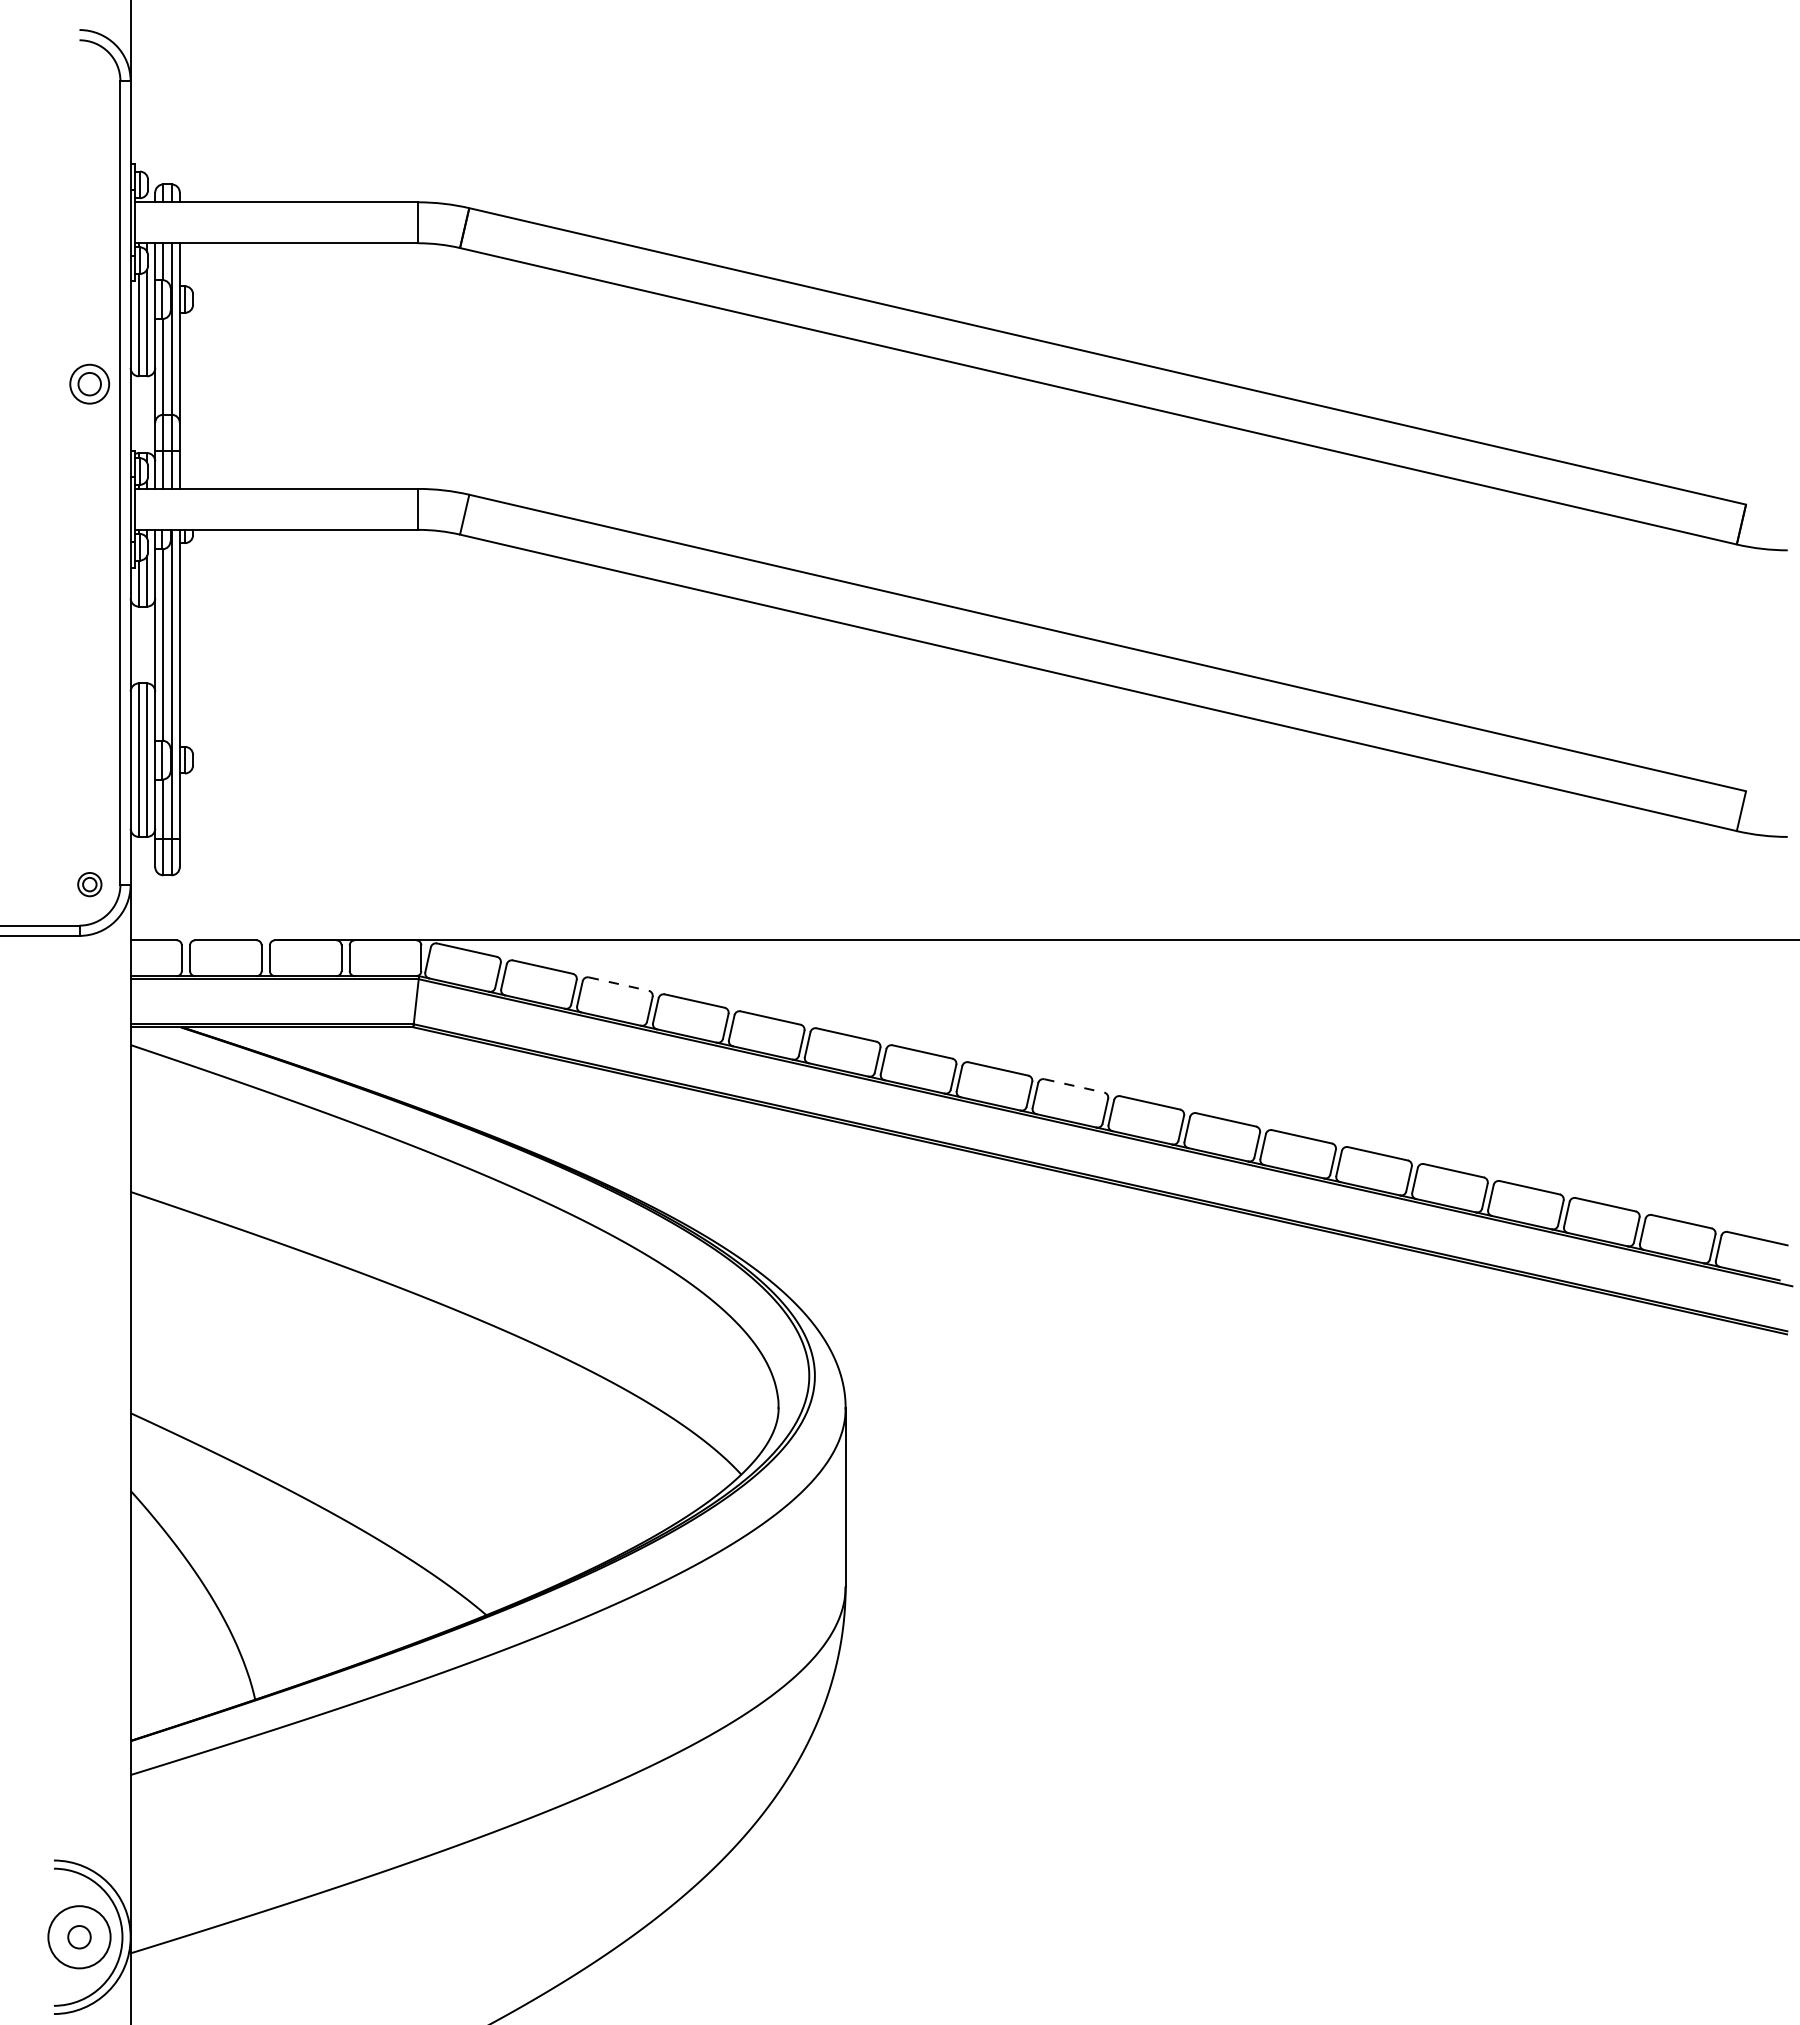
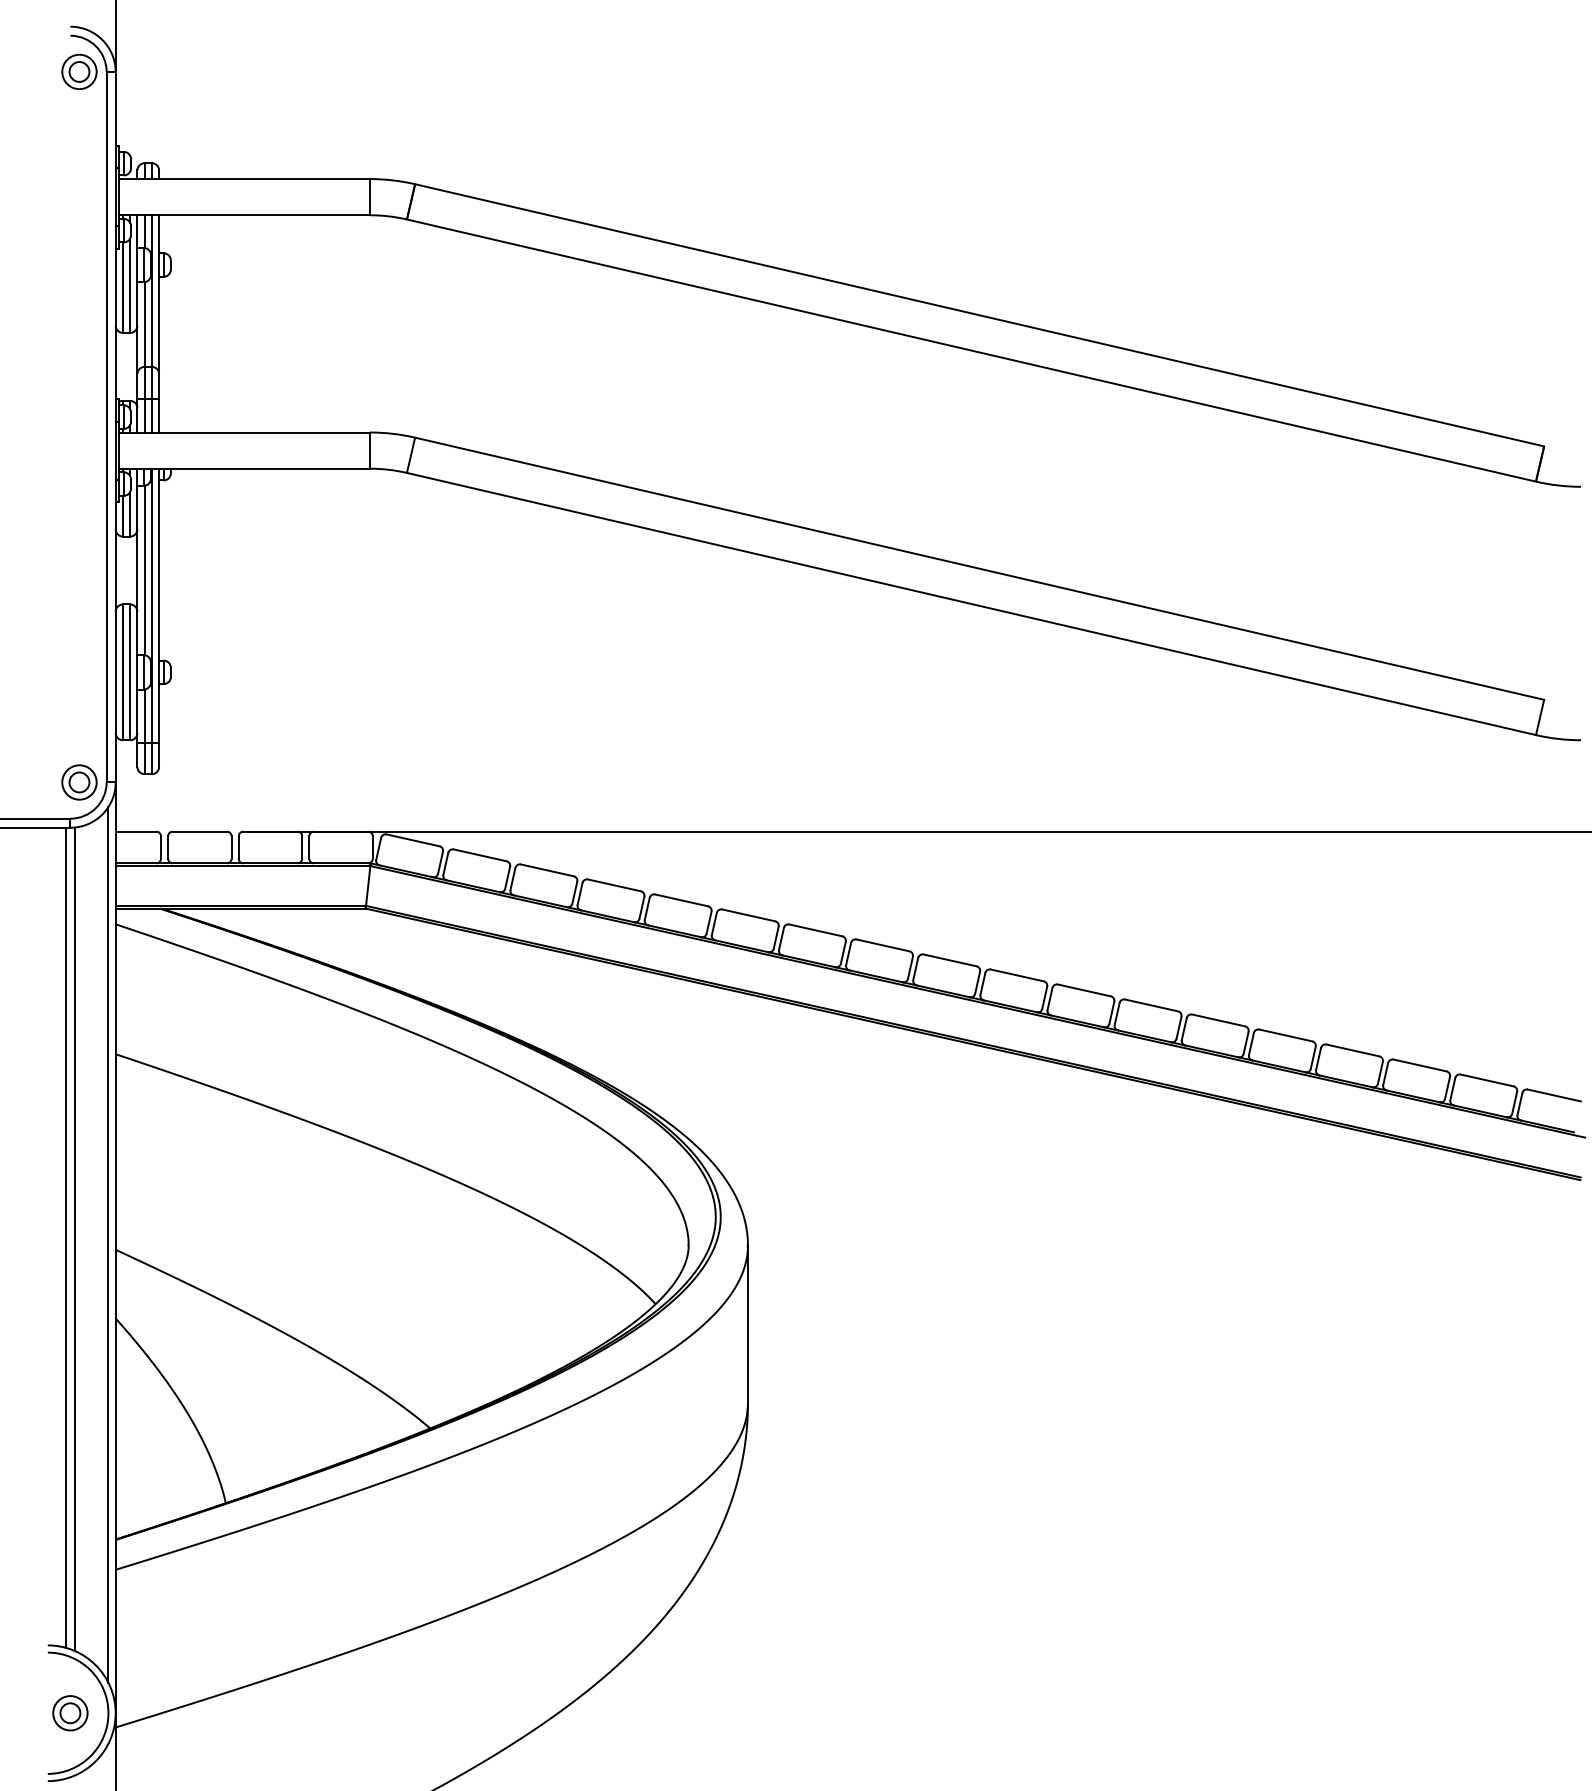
part: (89, 383) -> (79, 71), moved
part: (89, 884) -> (79, 782), size x1.67
line: (618, 984) -> (547, 870), dashed -> solid
line: (1074, 1085) -> (950, 960), dashed -> solid
line: (74, 1399) -> (66, 1237), added
line: (84, 1400) -> (74, 1238), added
line: (122, 1407) -> (108, 1244), added
circle: (79, 1936) -> (70, 1712), size x0.62

